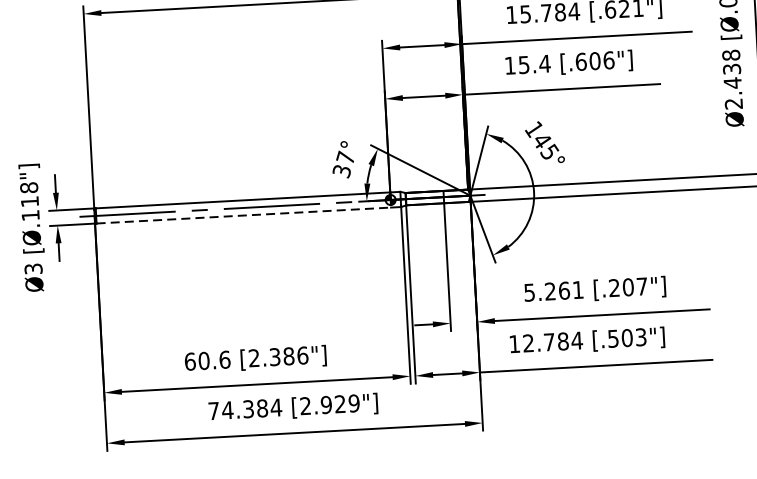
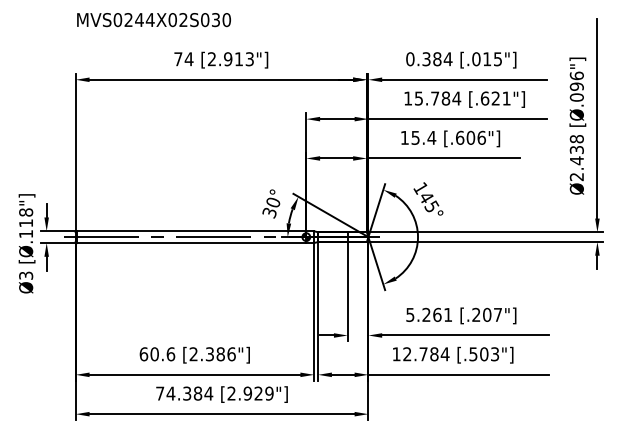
text: (344, 156) -> (272, 201), 37° -> 30°
line: (243, 216) -> (191, 243), dashed -> solid

